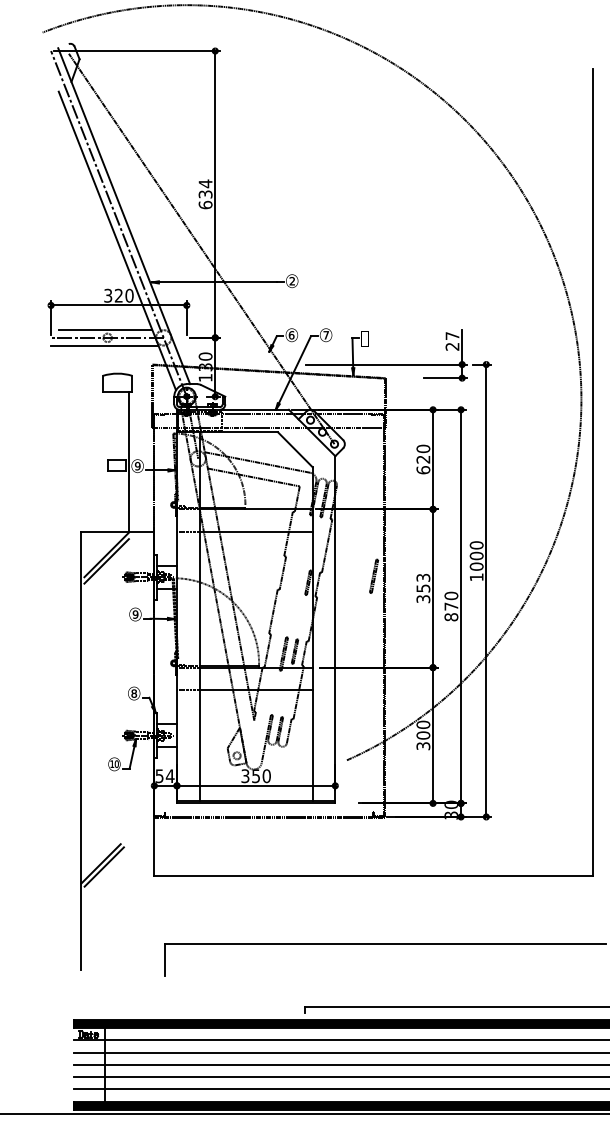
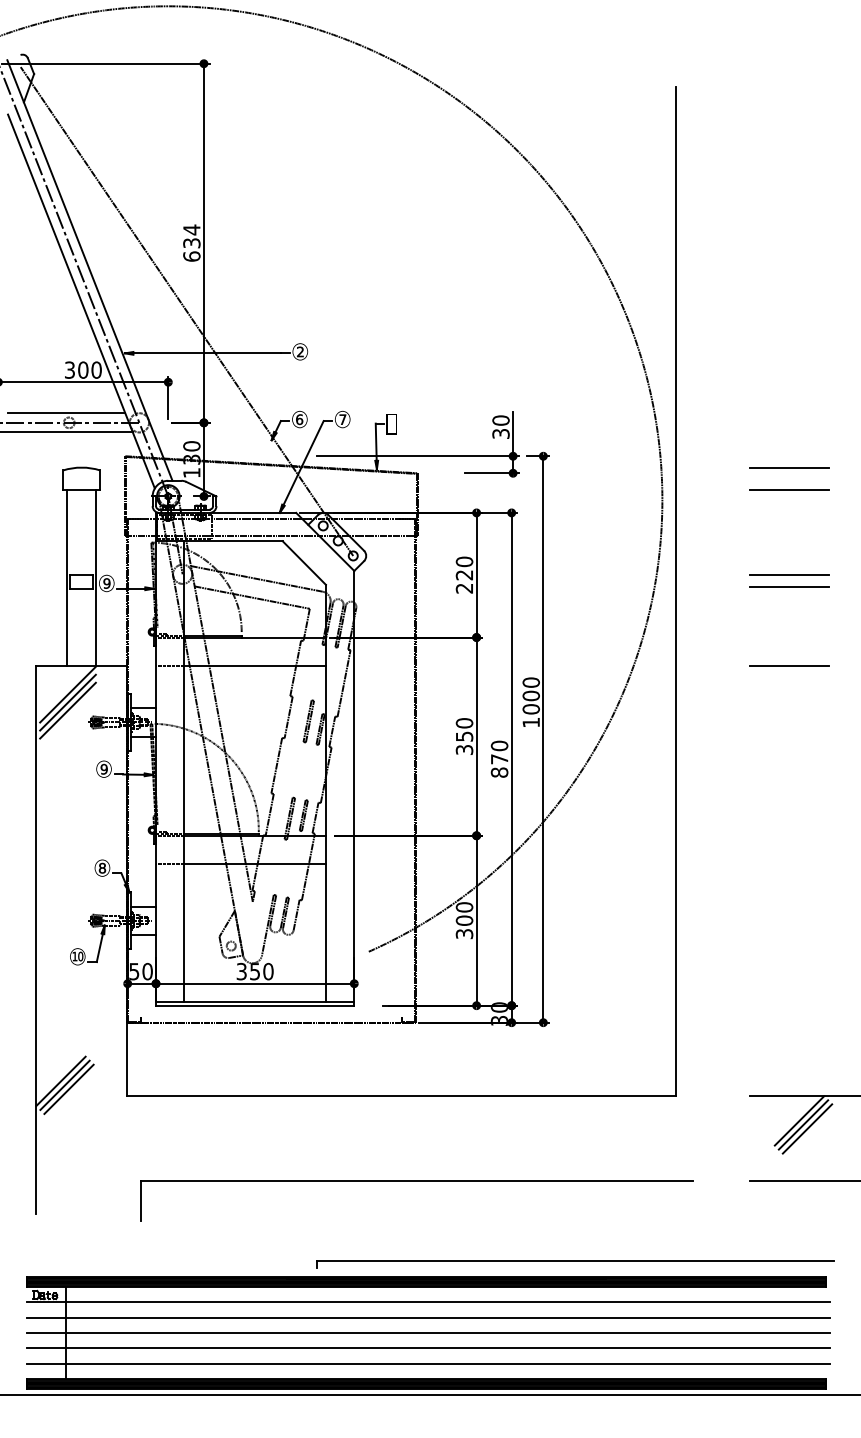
text: (119, 295) -> (83, 369), 320 -> 300
text: (452, 340) -> (500, 426), 27 -> 30
line: (106, 461) -> (67, 577), added
text: (423, 470) -> (464, 588), 620 -> 220
line: (106, 567) -> (67, 710), added
part: (373, 576) -> (308, 721), moved
text: (423, 578) -> (464, 723), 353 -> 350
text: (170, 776) -> (147, 971), 54 -> 50
line: (107, 869) -> (68, 1088), added

